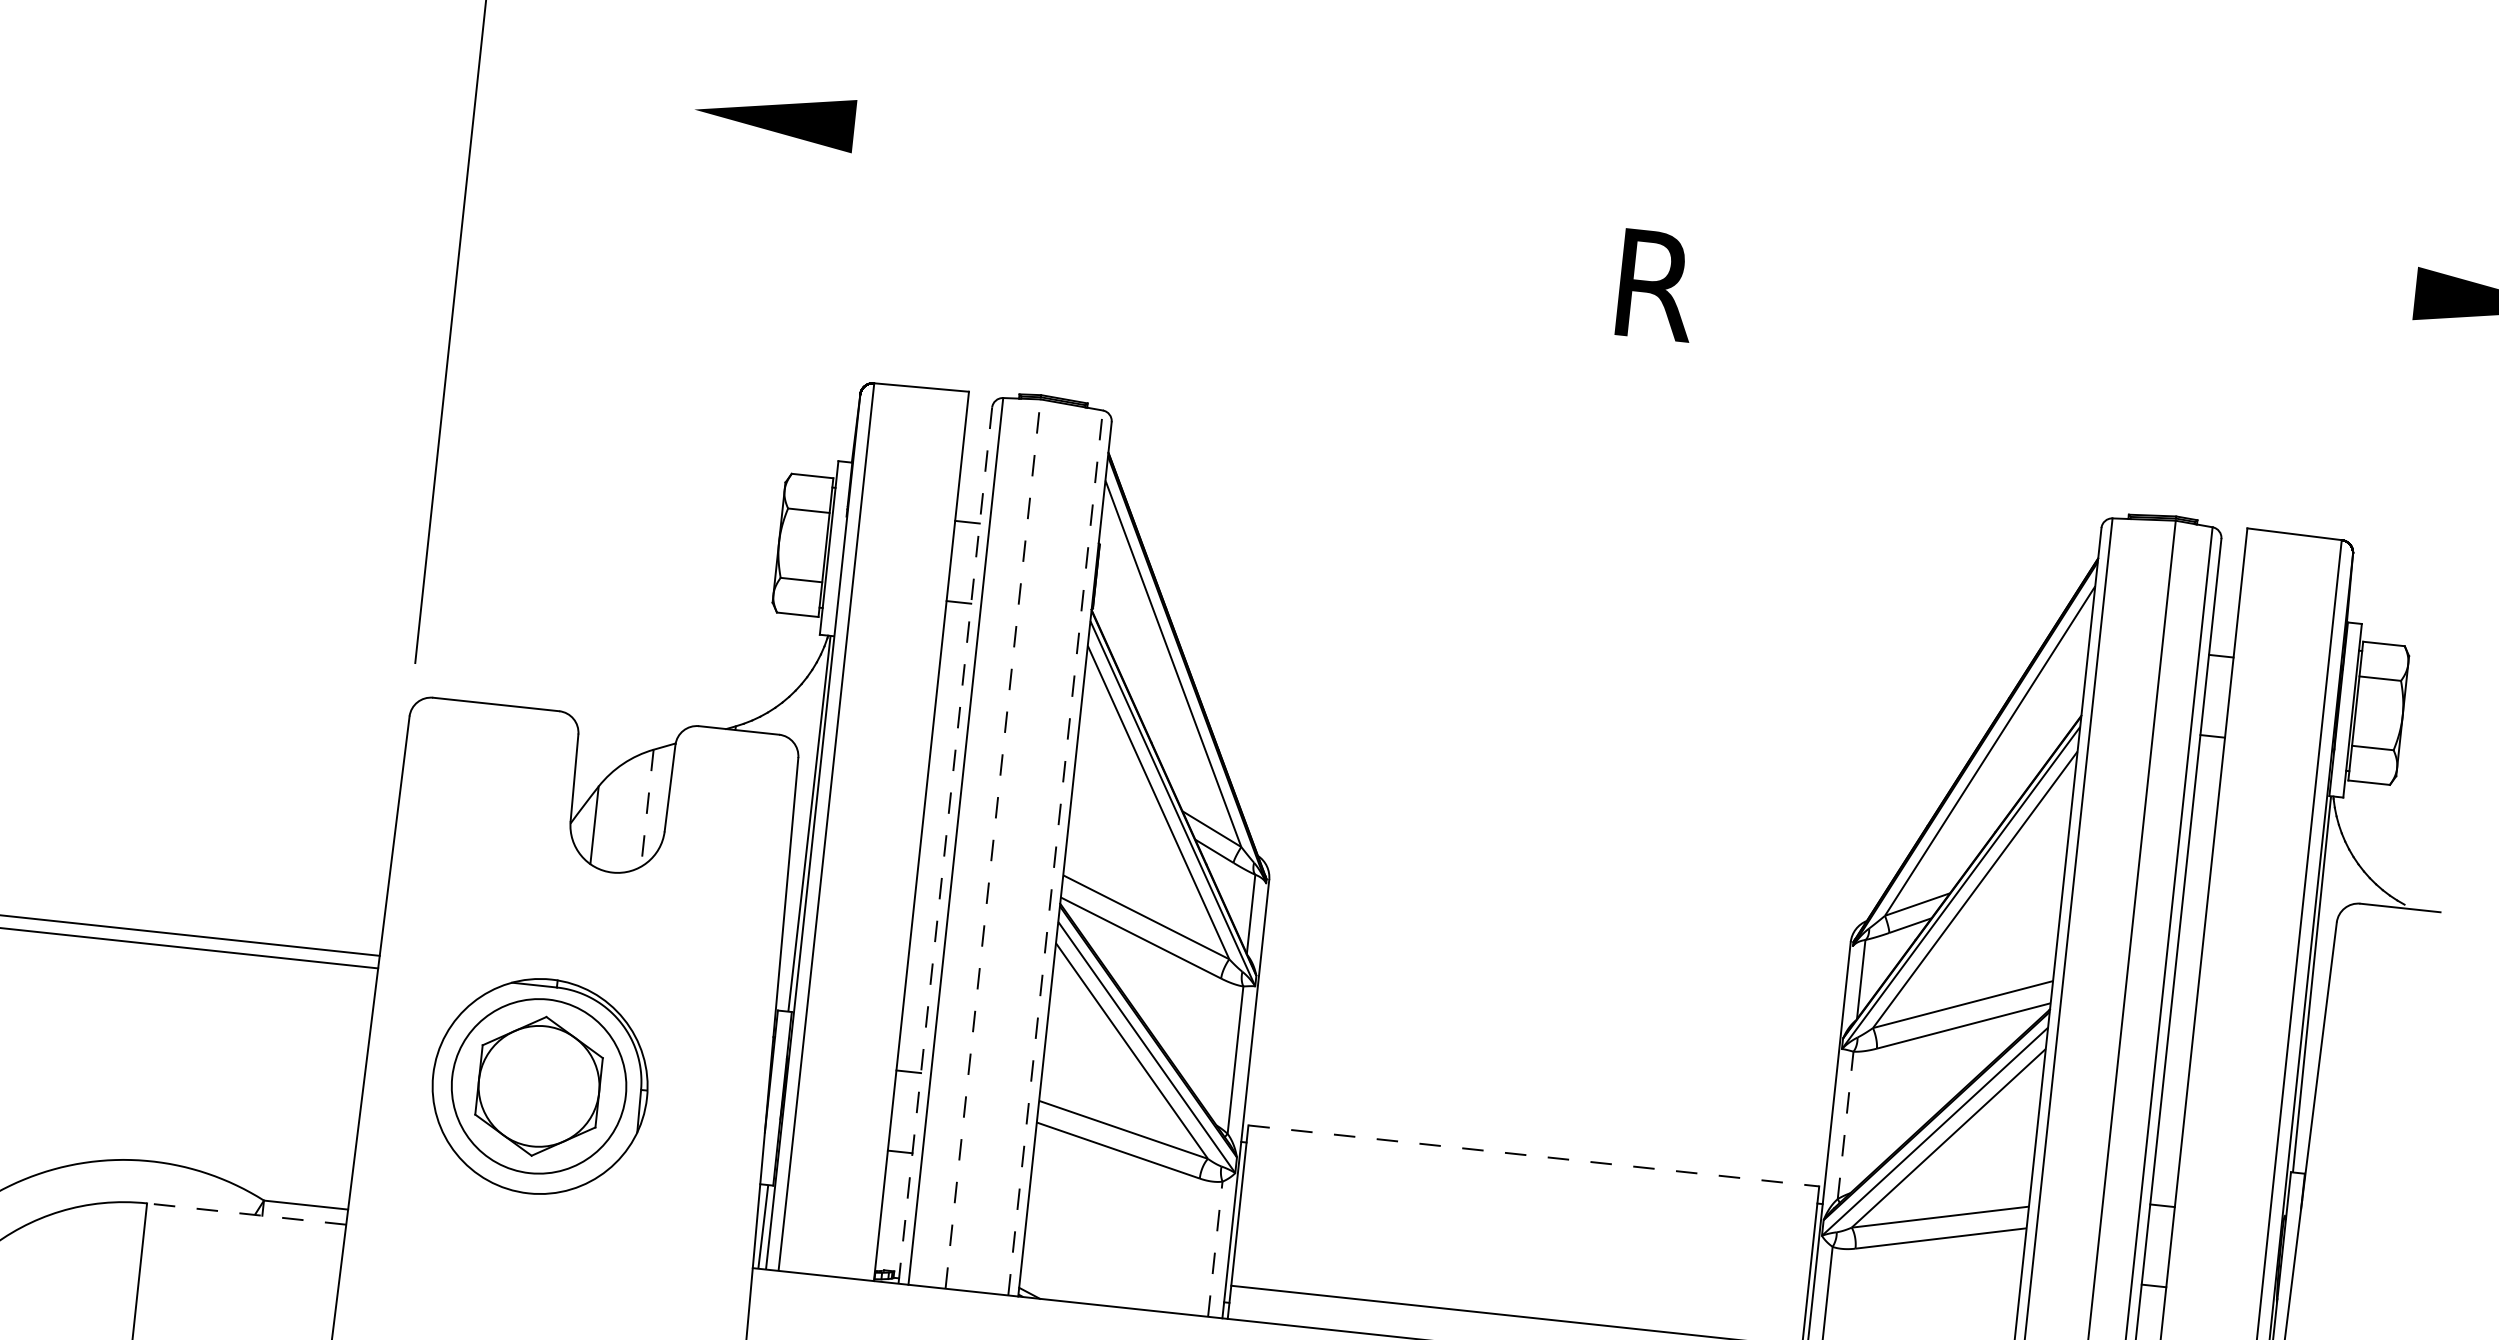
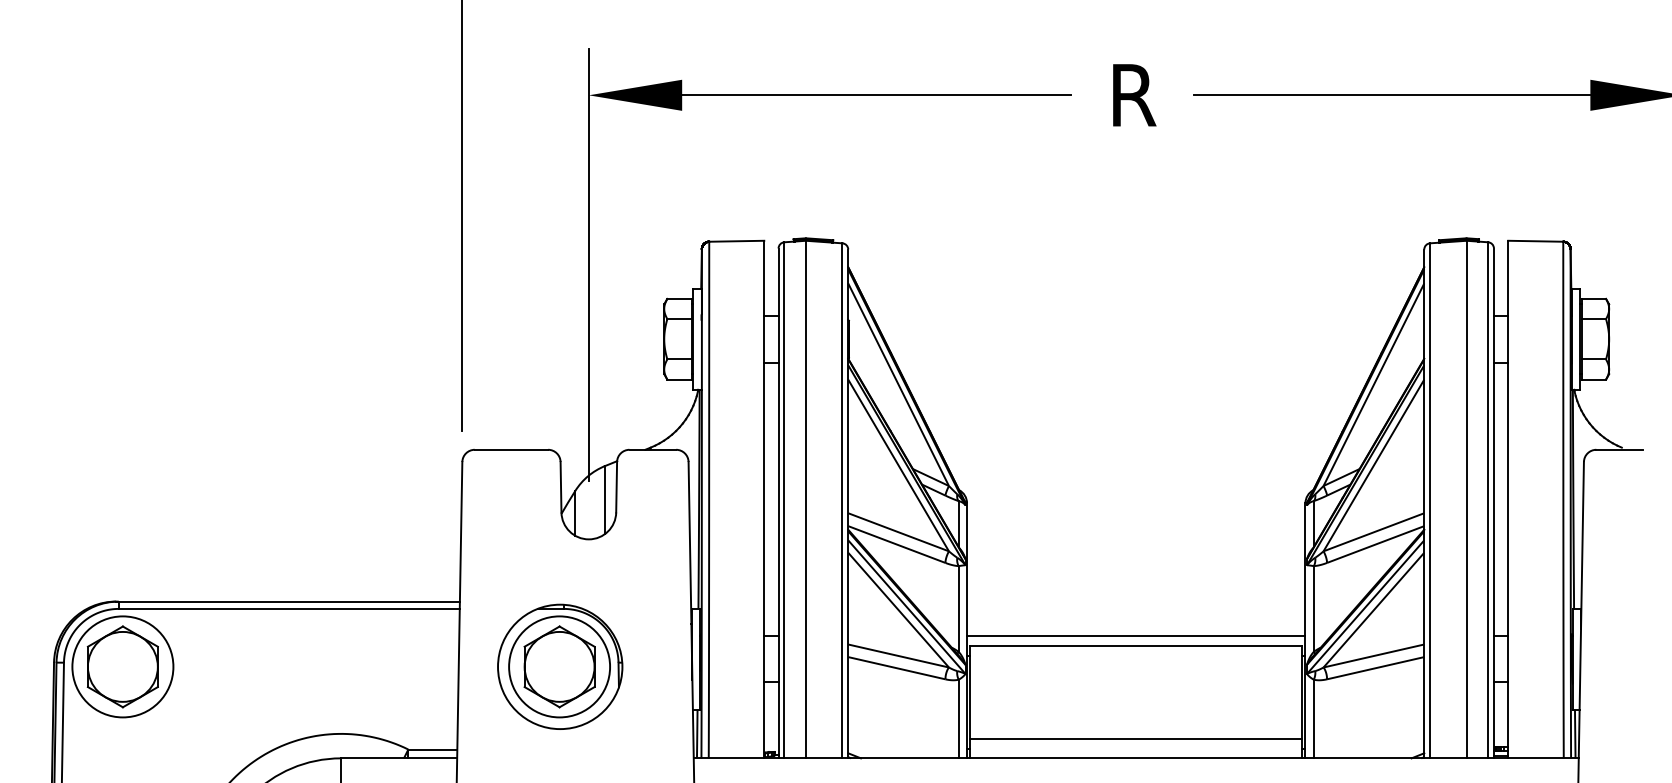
line: (1188, 162) -> (876, 95), added
line: (2073, 257) -> (1391, 95), added
text: (1656, 285) -> (1134, 95), moved
line: (662, 400) -> (588, 264), added
line: (646, 808) -> (604, 500), dashed -> solid
line: (992, 843) -> (805, 499), dashed -> solid
line: (945, 845) -> (778, 503), dashed -> solid
line: (1055, 852) -> (842, 500), dashed -> solid
line: (1845, 1126) -> (1313, 609), dashed -> solid
line: (1535, 1140) -> (1136, 636), added
line: (1534, 1155) -> (1136, 645), dashed -> solid
line: (247, 1214) -> (399, 758), dashed -> solid
line: (1215, 1248) -> (958, 718), dashed -> solid

